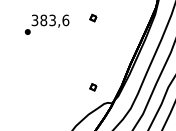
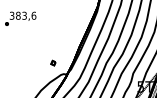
part: (93, 17) -> (53, 13), removed

